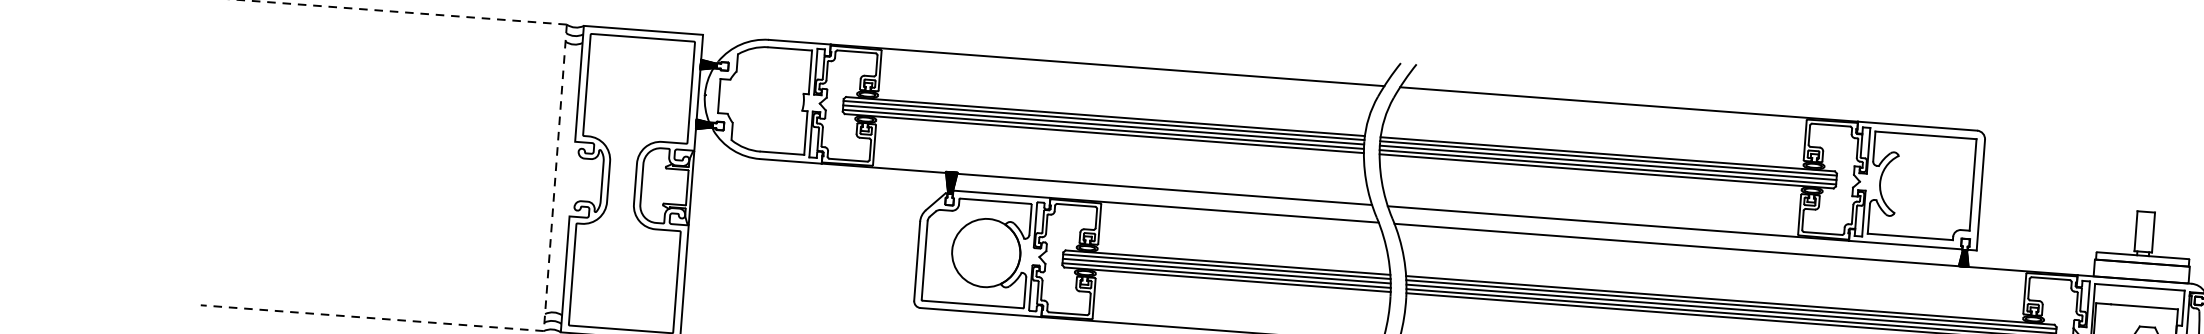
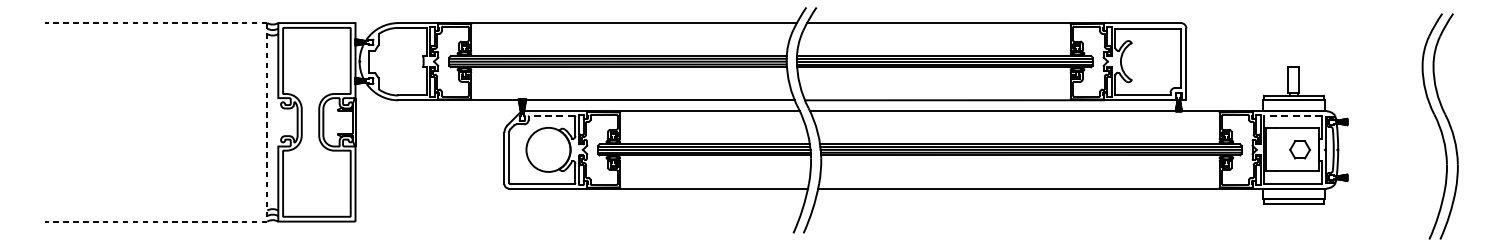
line: (996, 201) -> (552, 116), solid -> dashed
line: (2138, 287) -> (1292, 116), solid -> dashed

